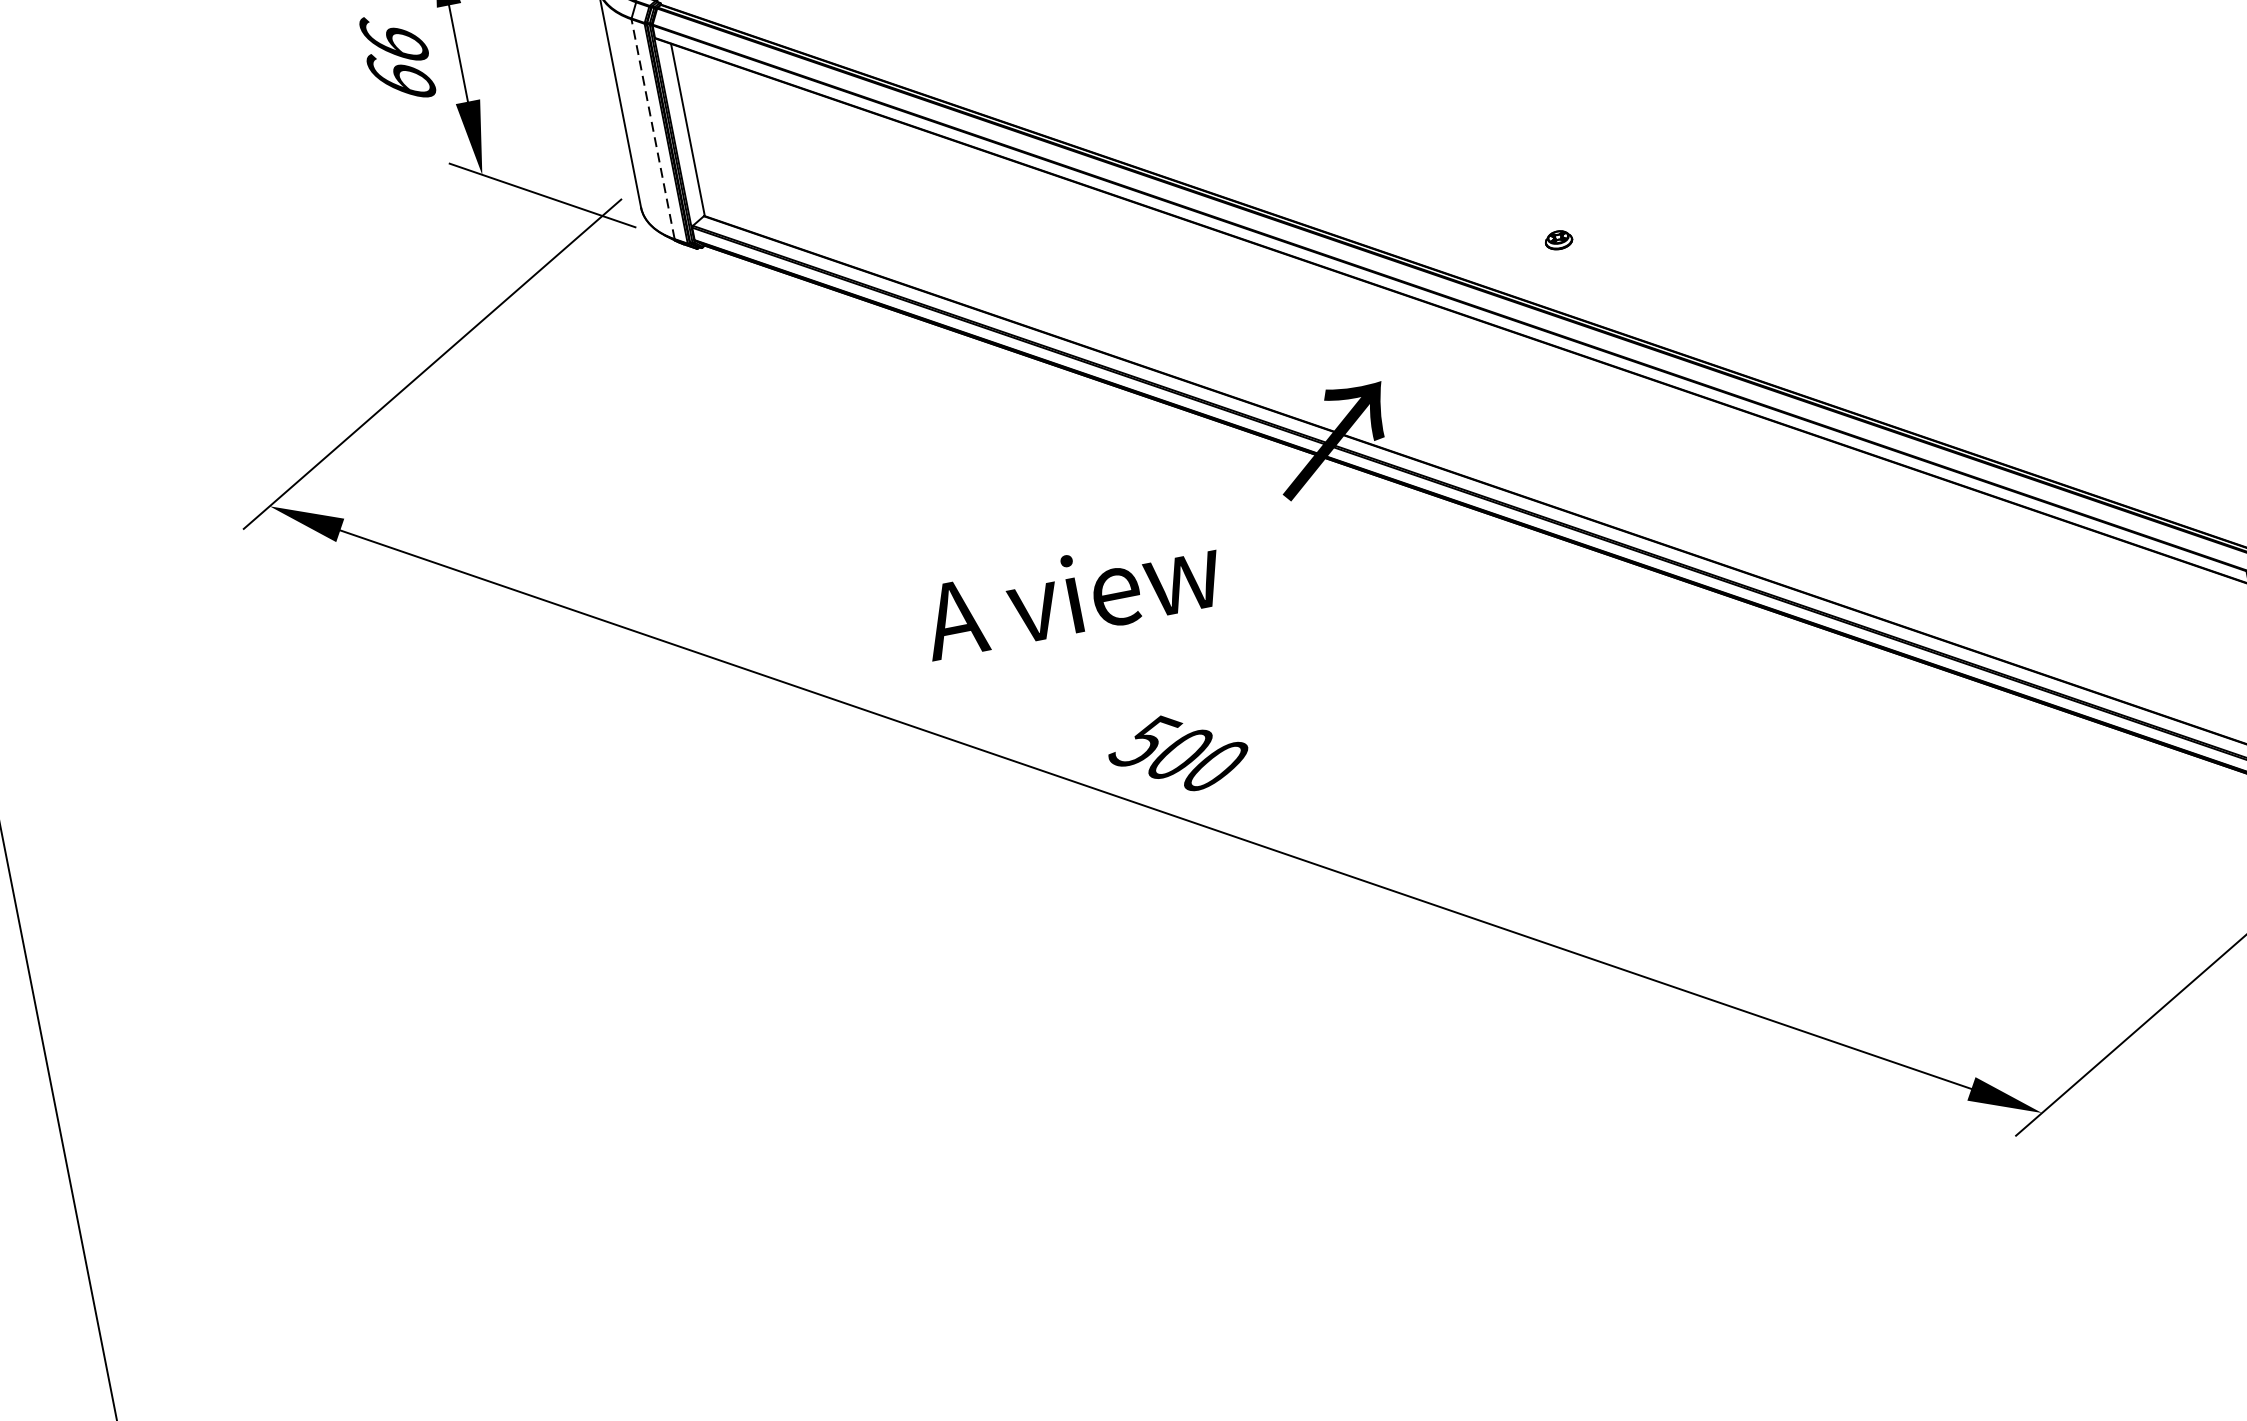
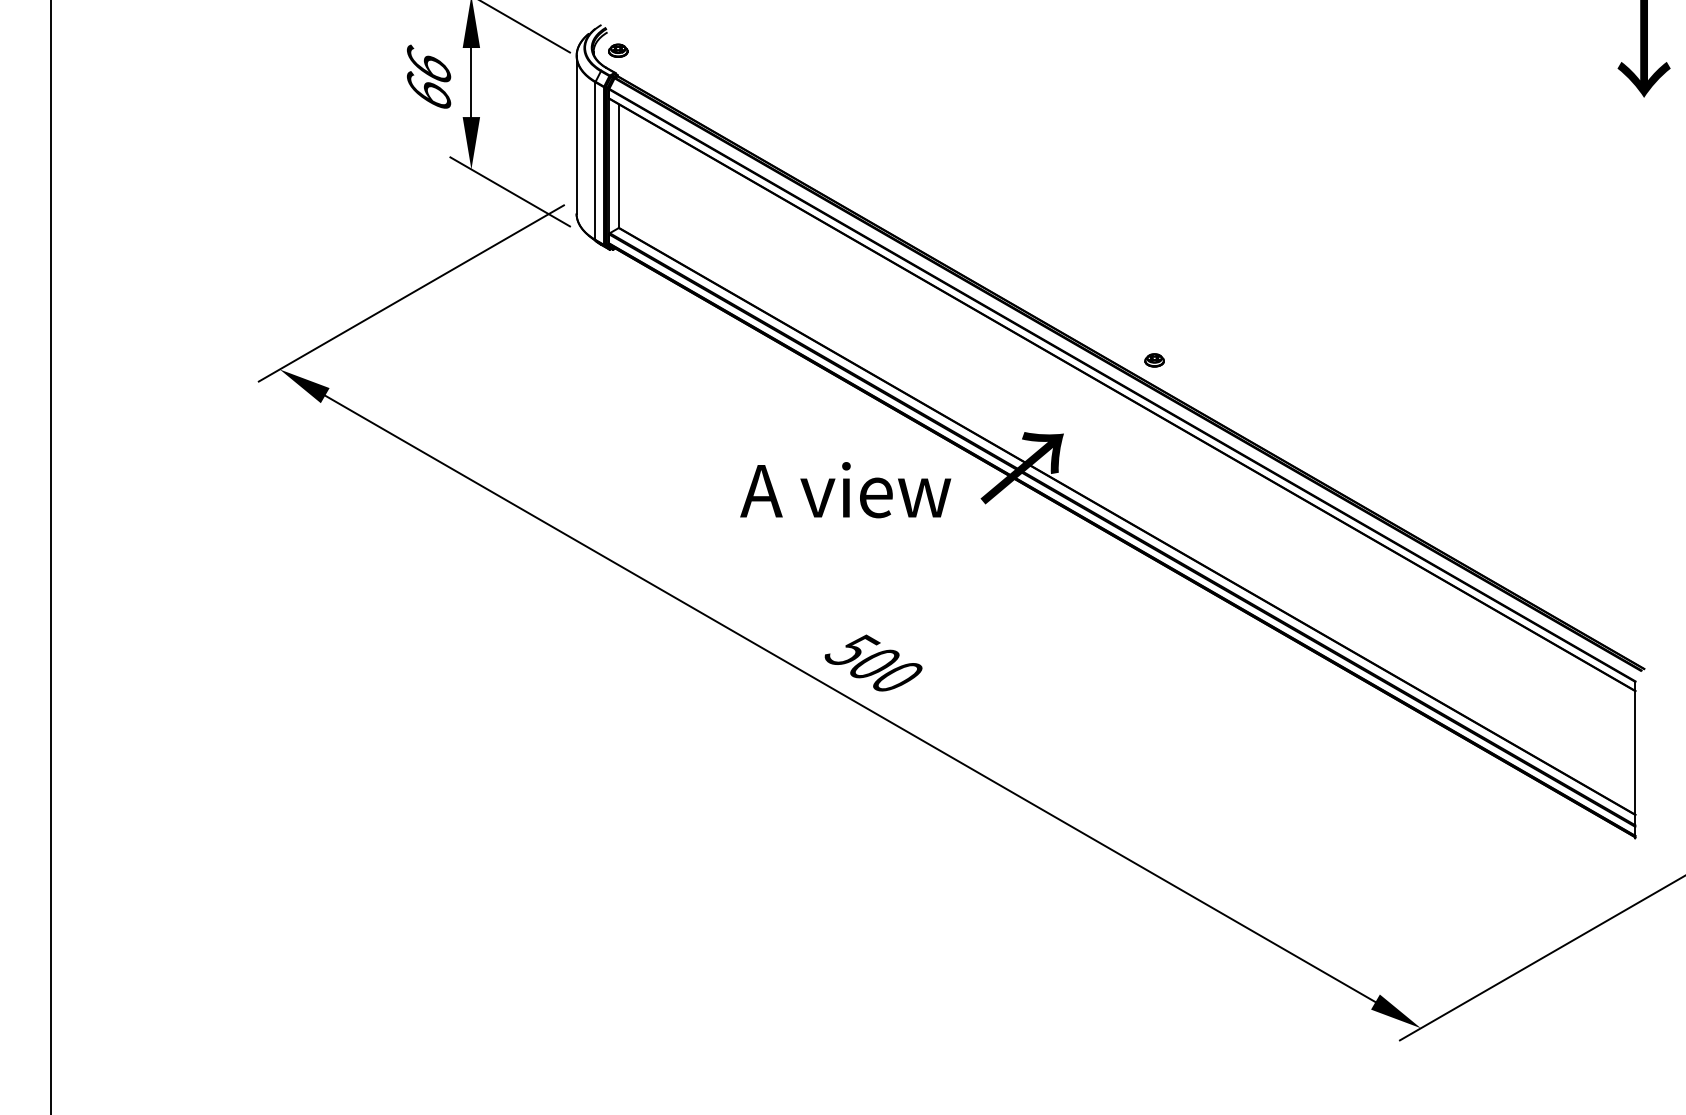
line: (653, 129) -> (595, 161), dashed -> solid
part: (1558, 240) -> (1154, 360), moved
text: (1071, 595) -> (845, 490), moved

